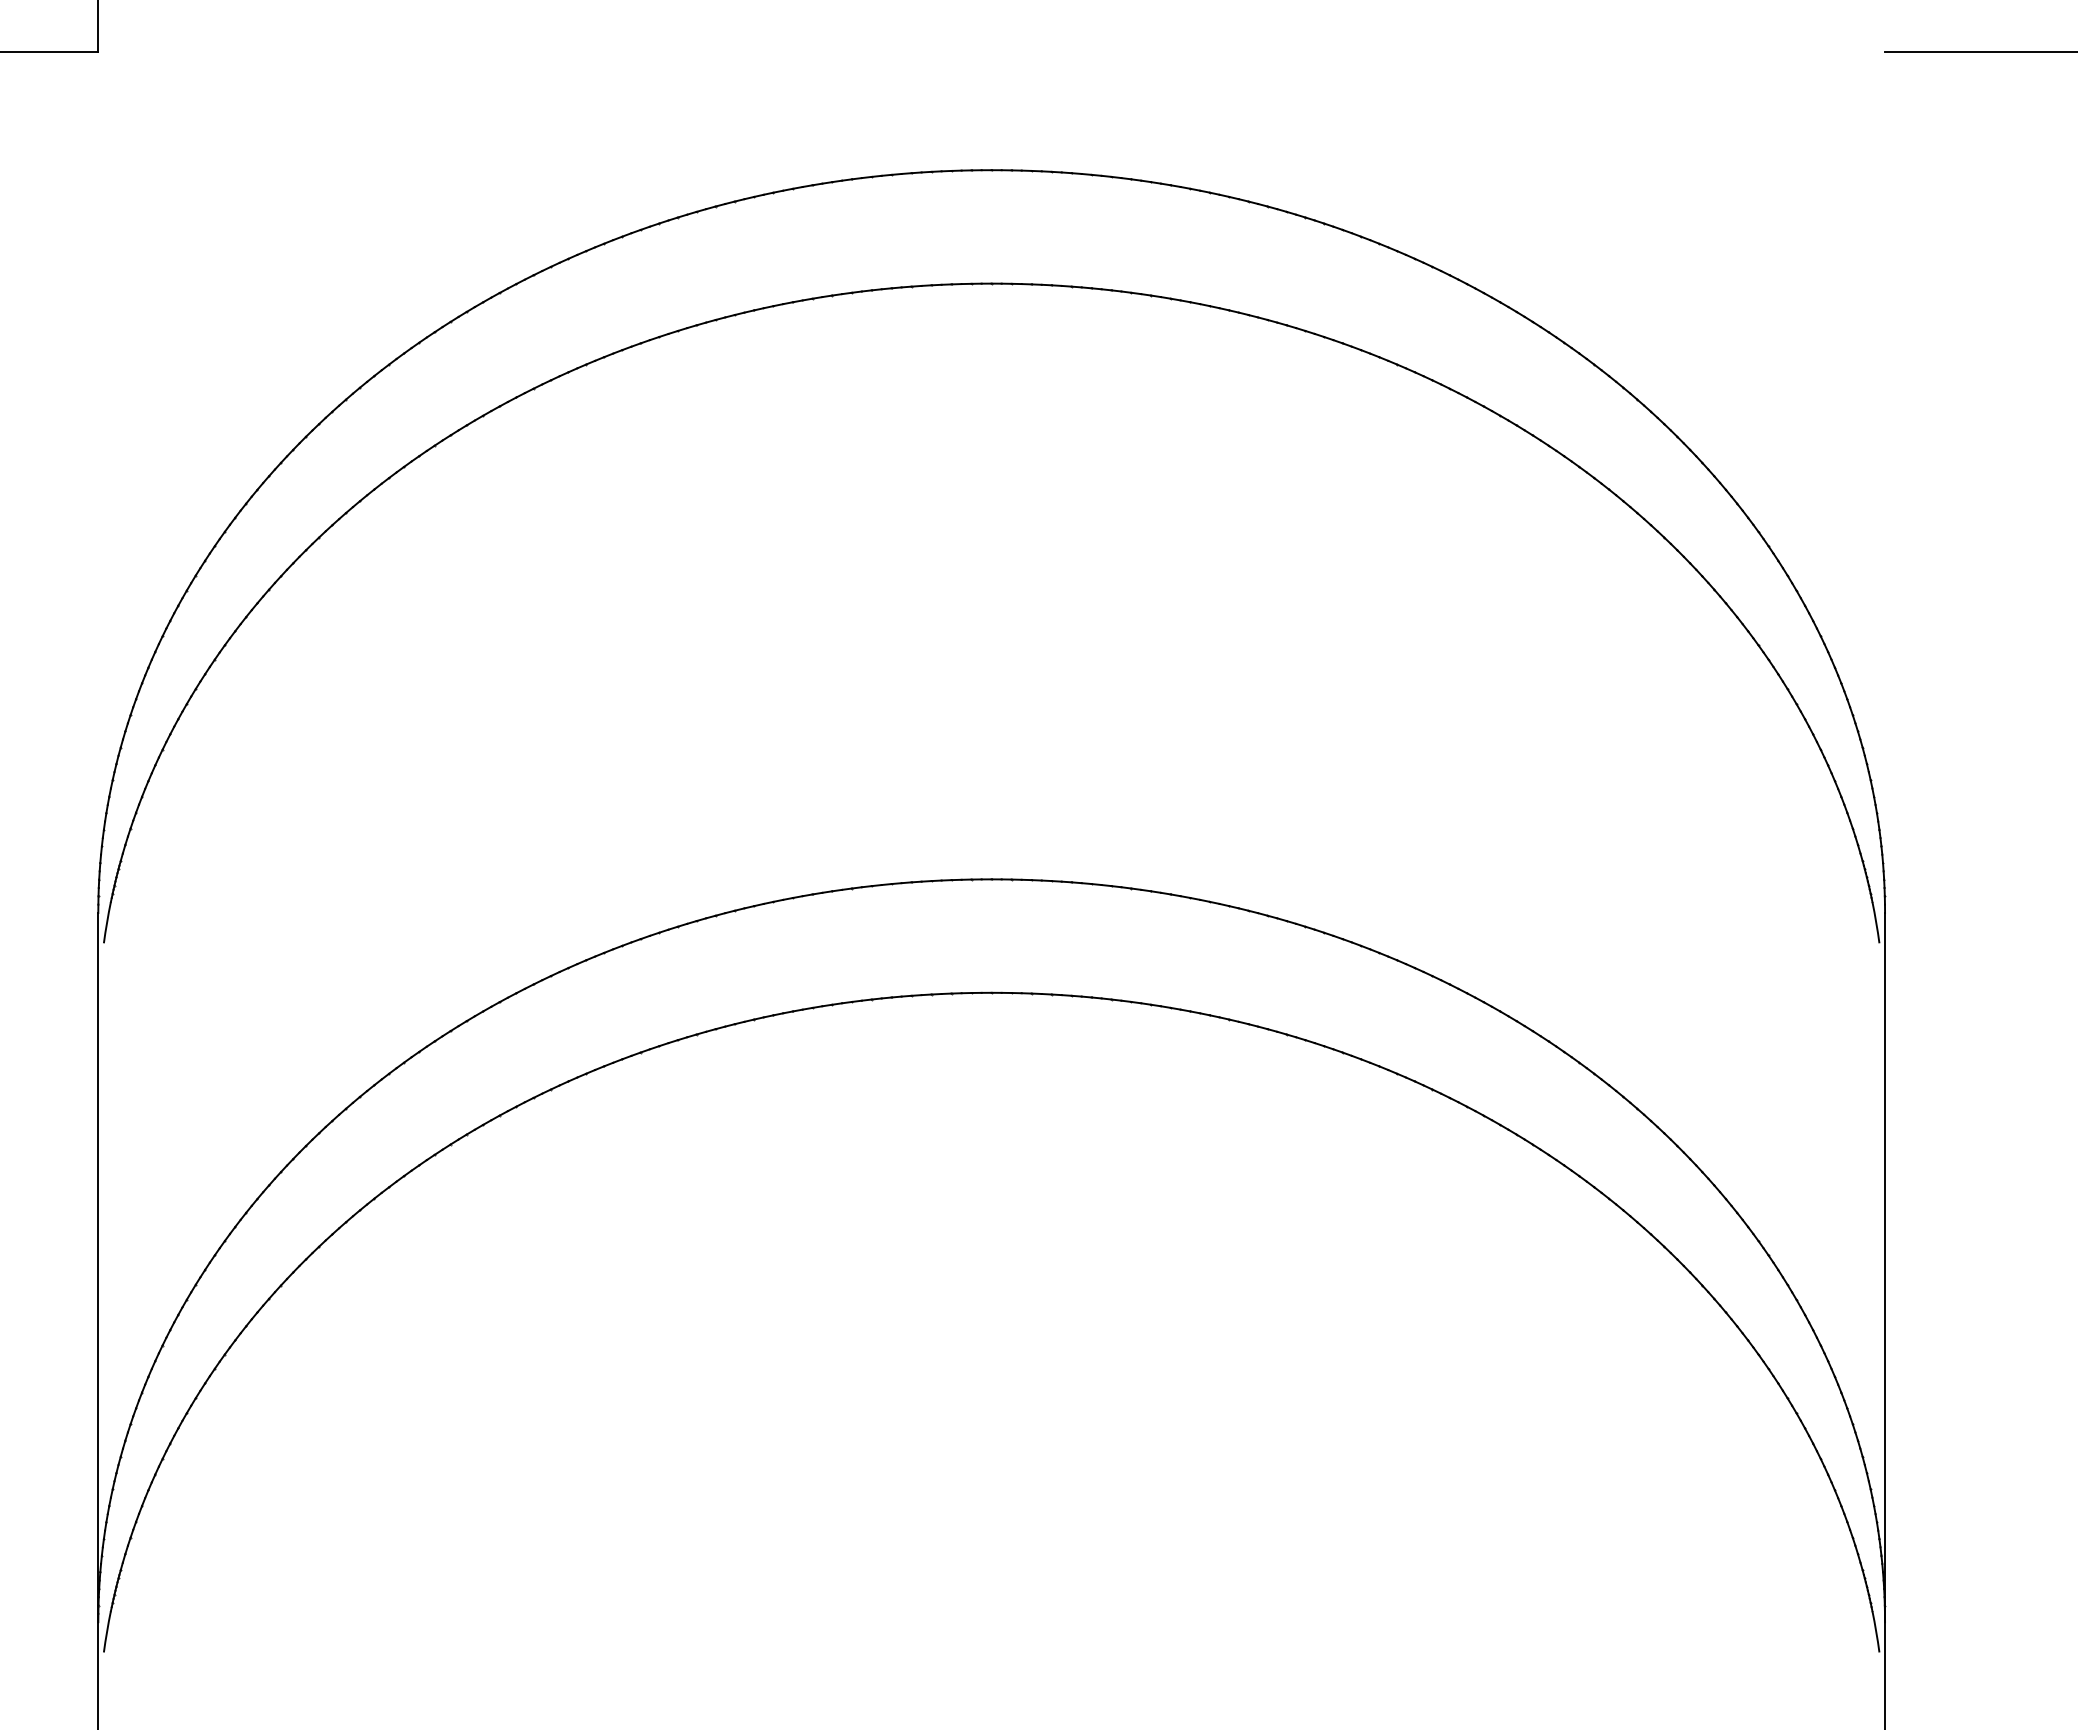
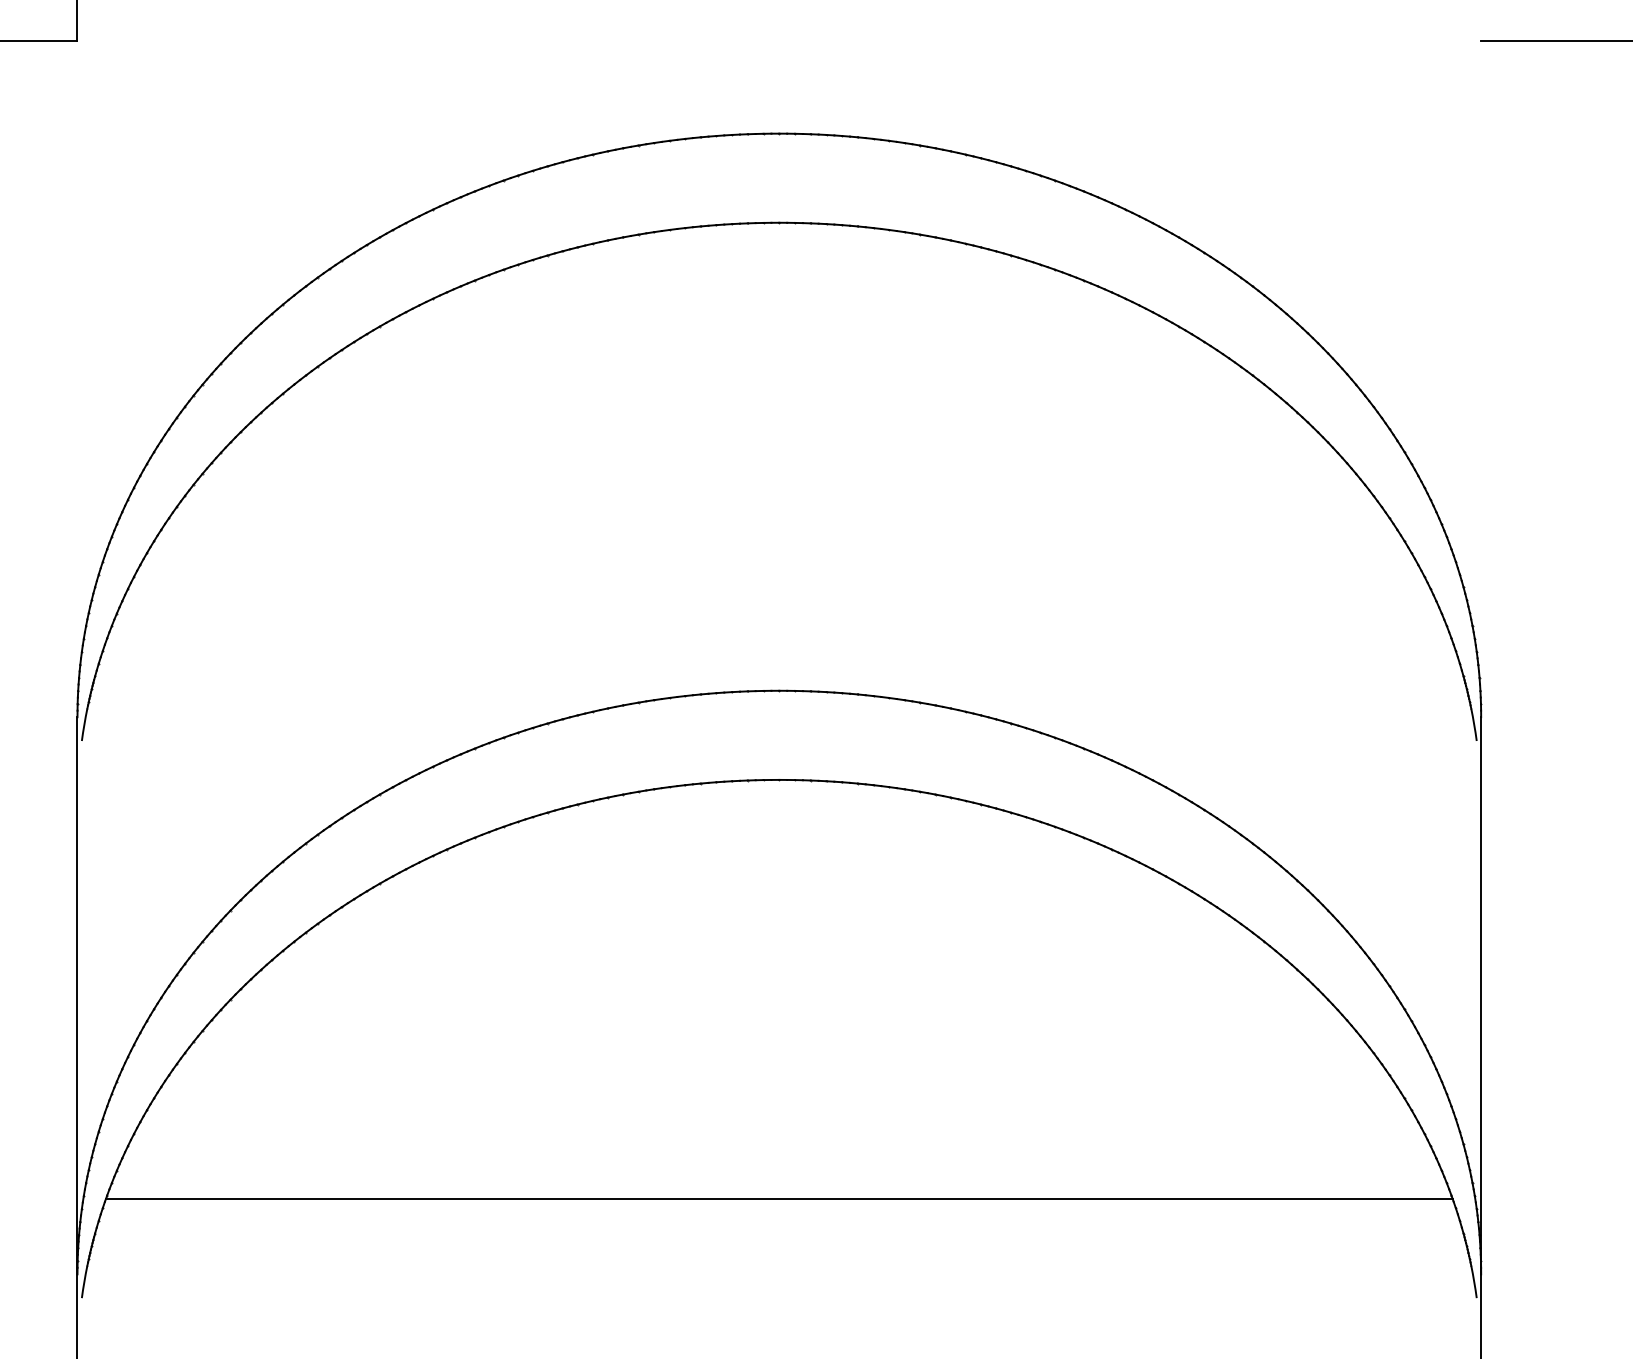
line: (991, 1526) -> (779, 1199), added

